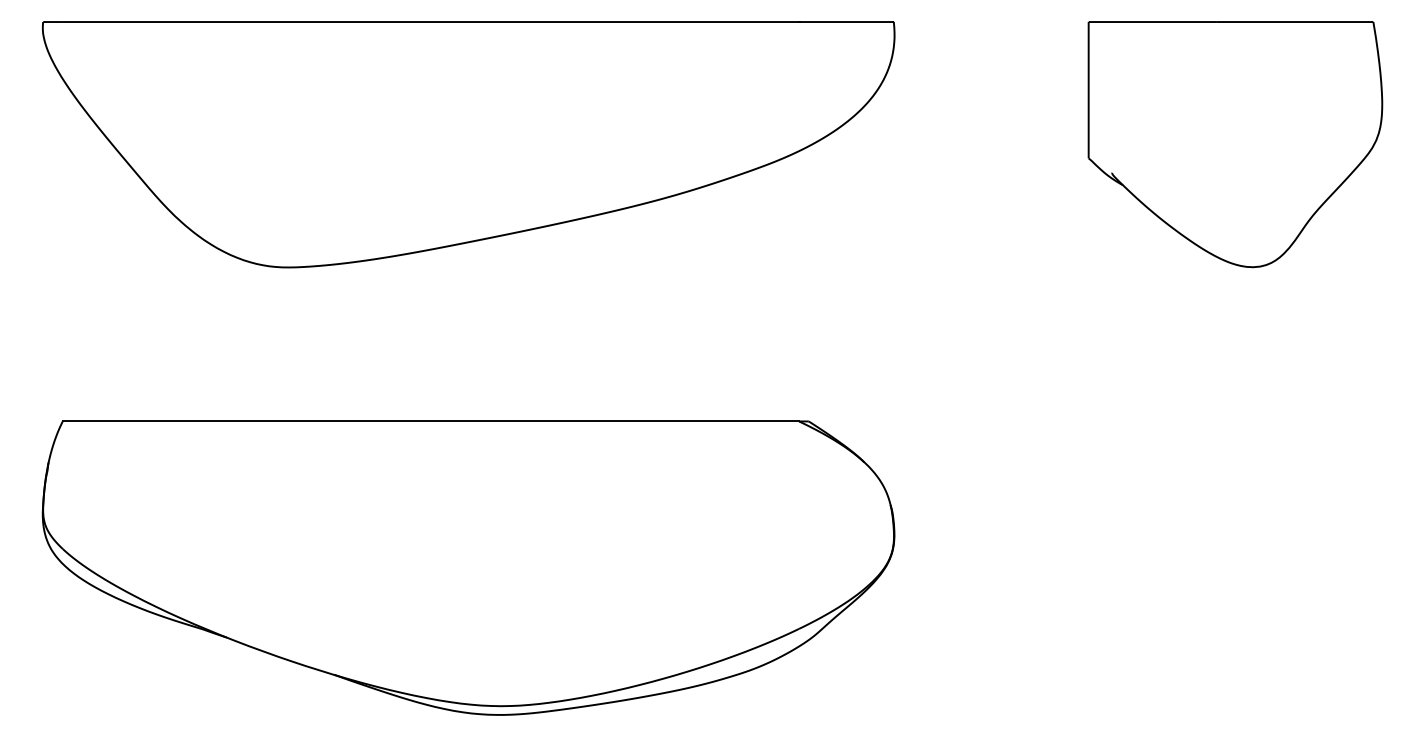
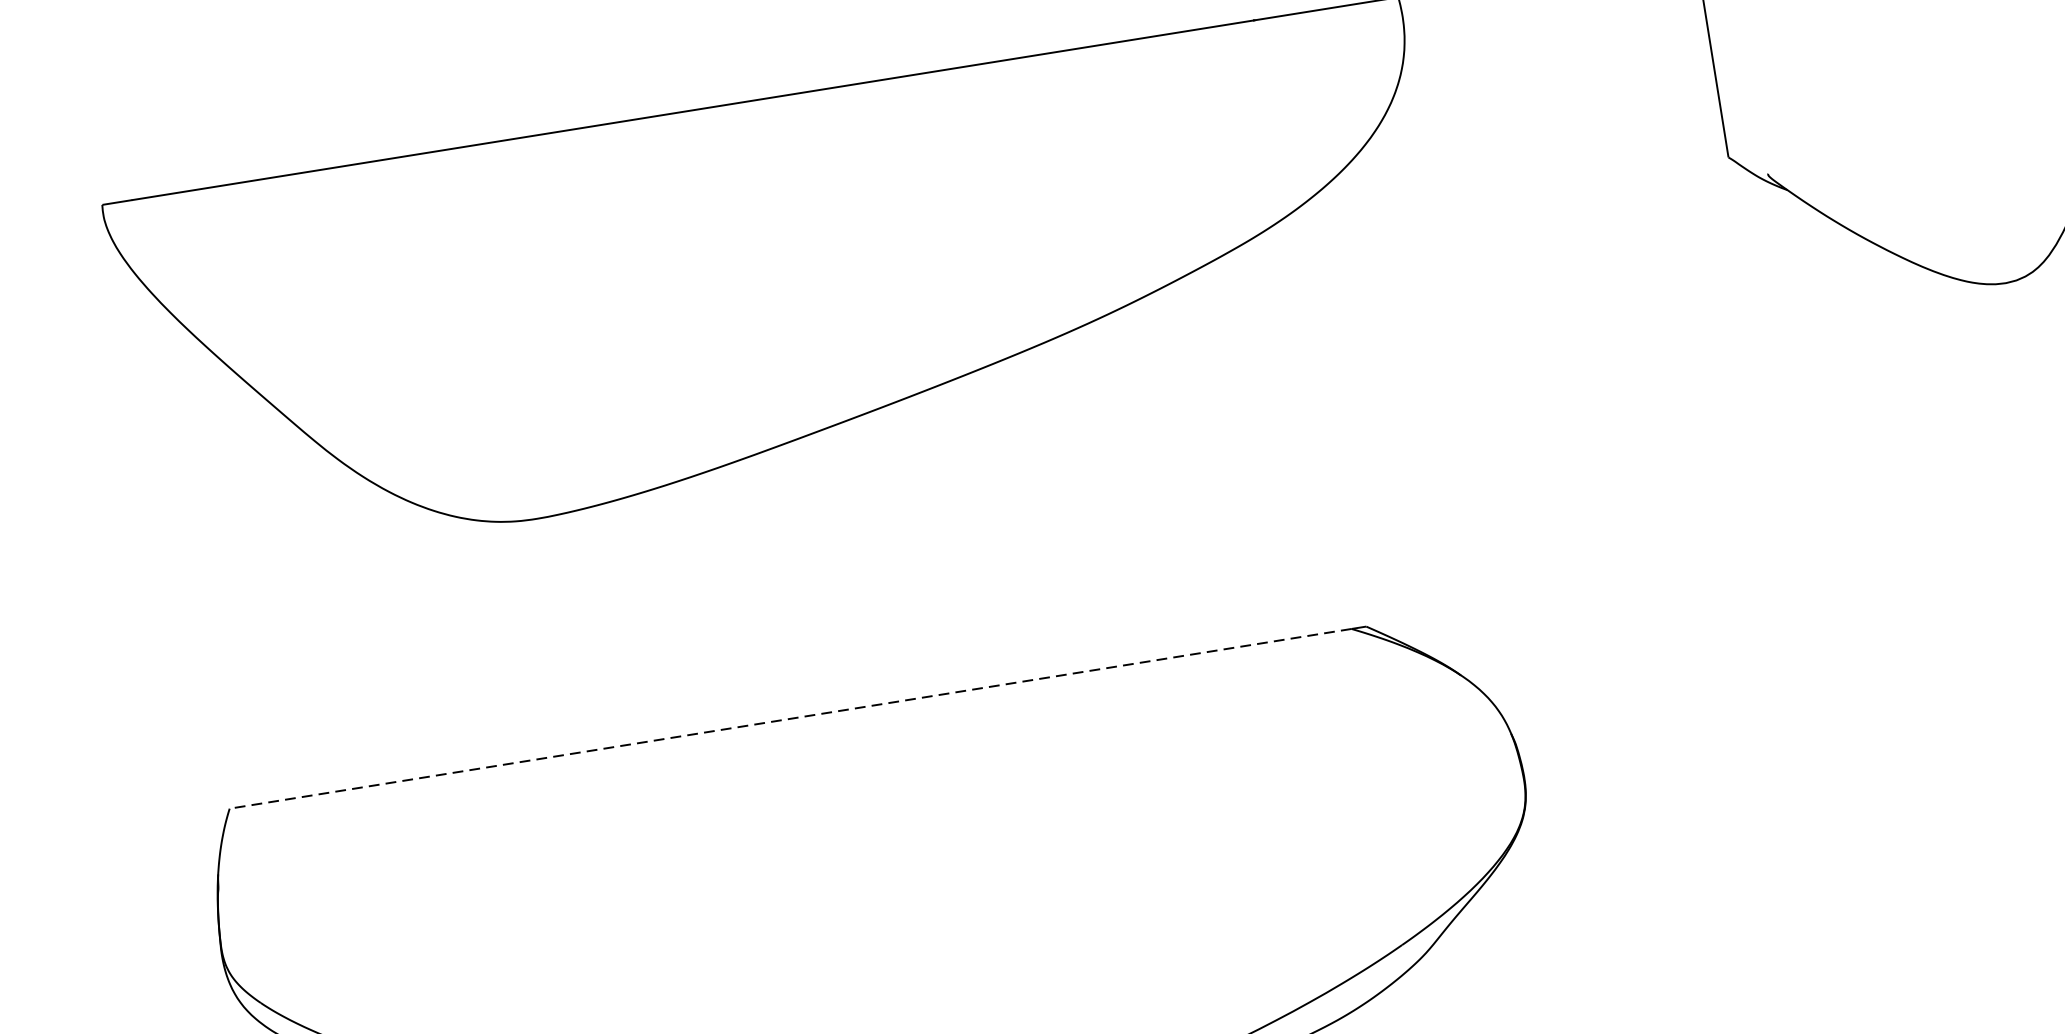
line: (430, 421) -> (789, 719), solid -> dashed

